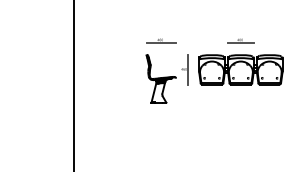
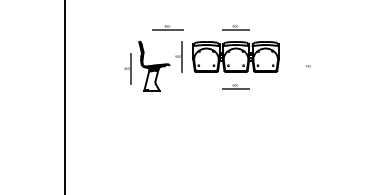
part: (160, 41) -> (167, 27), moved
part: (135, 81) -> (127, 68), added
part: (240, 98) -> (235, 86), added

